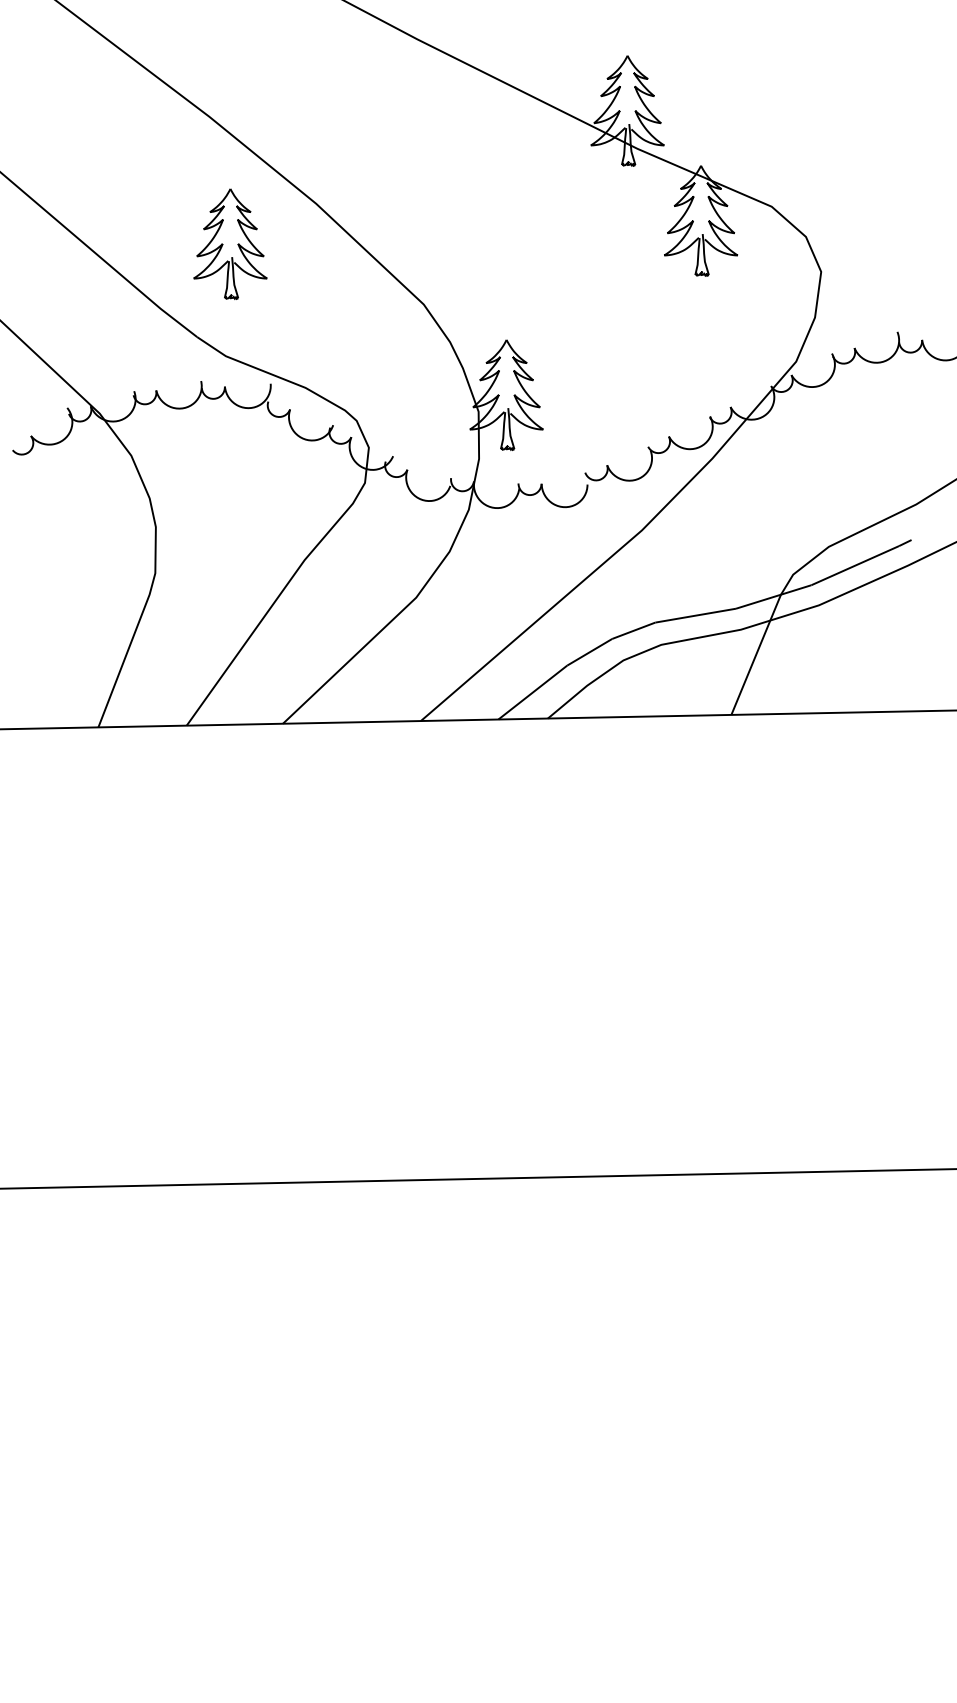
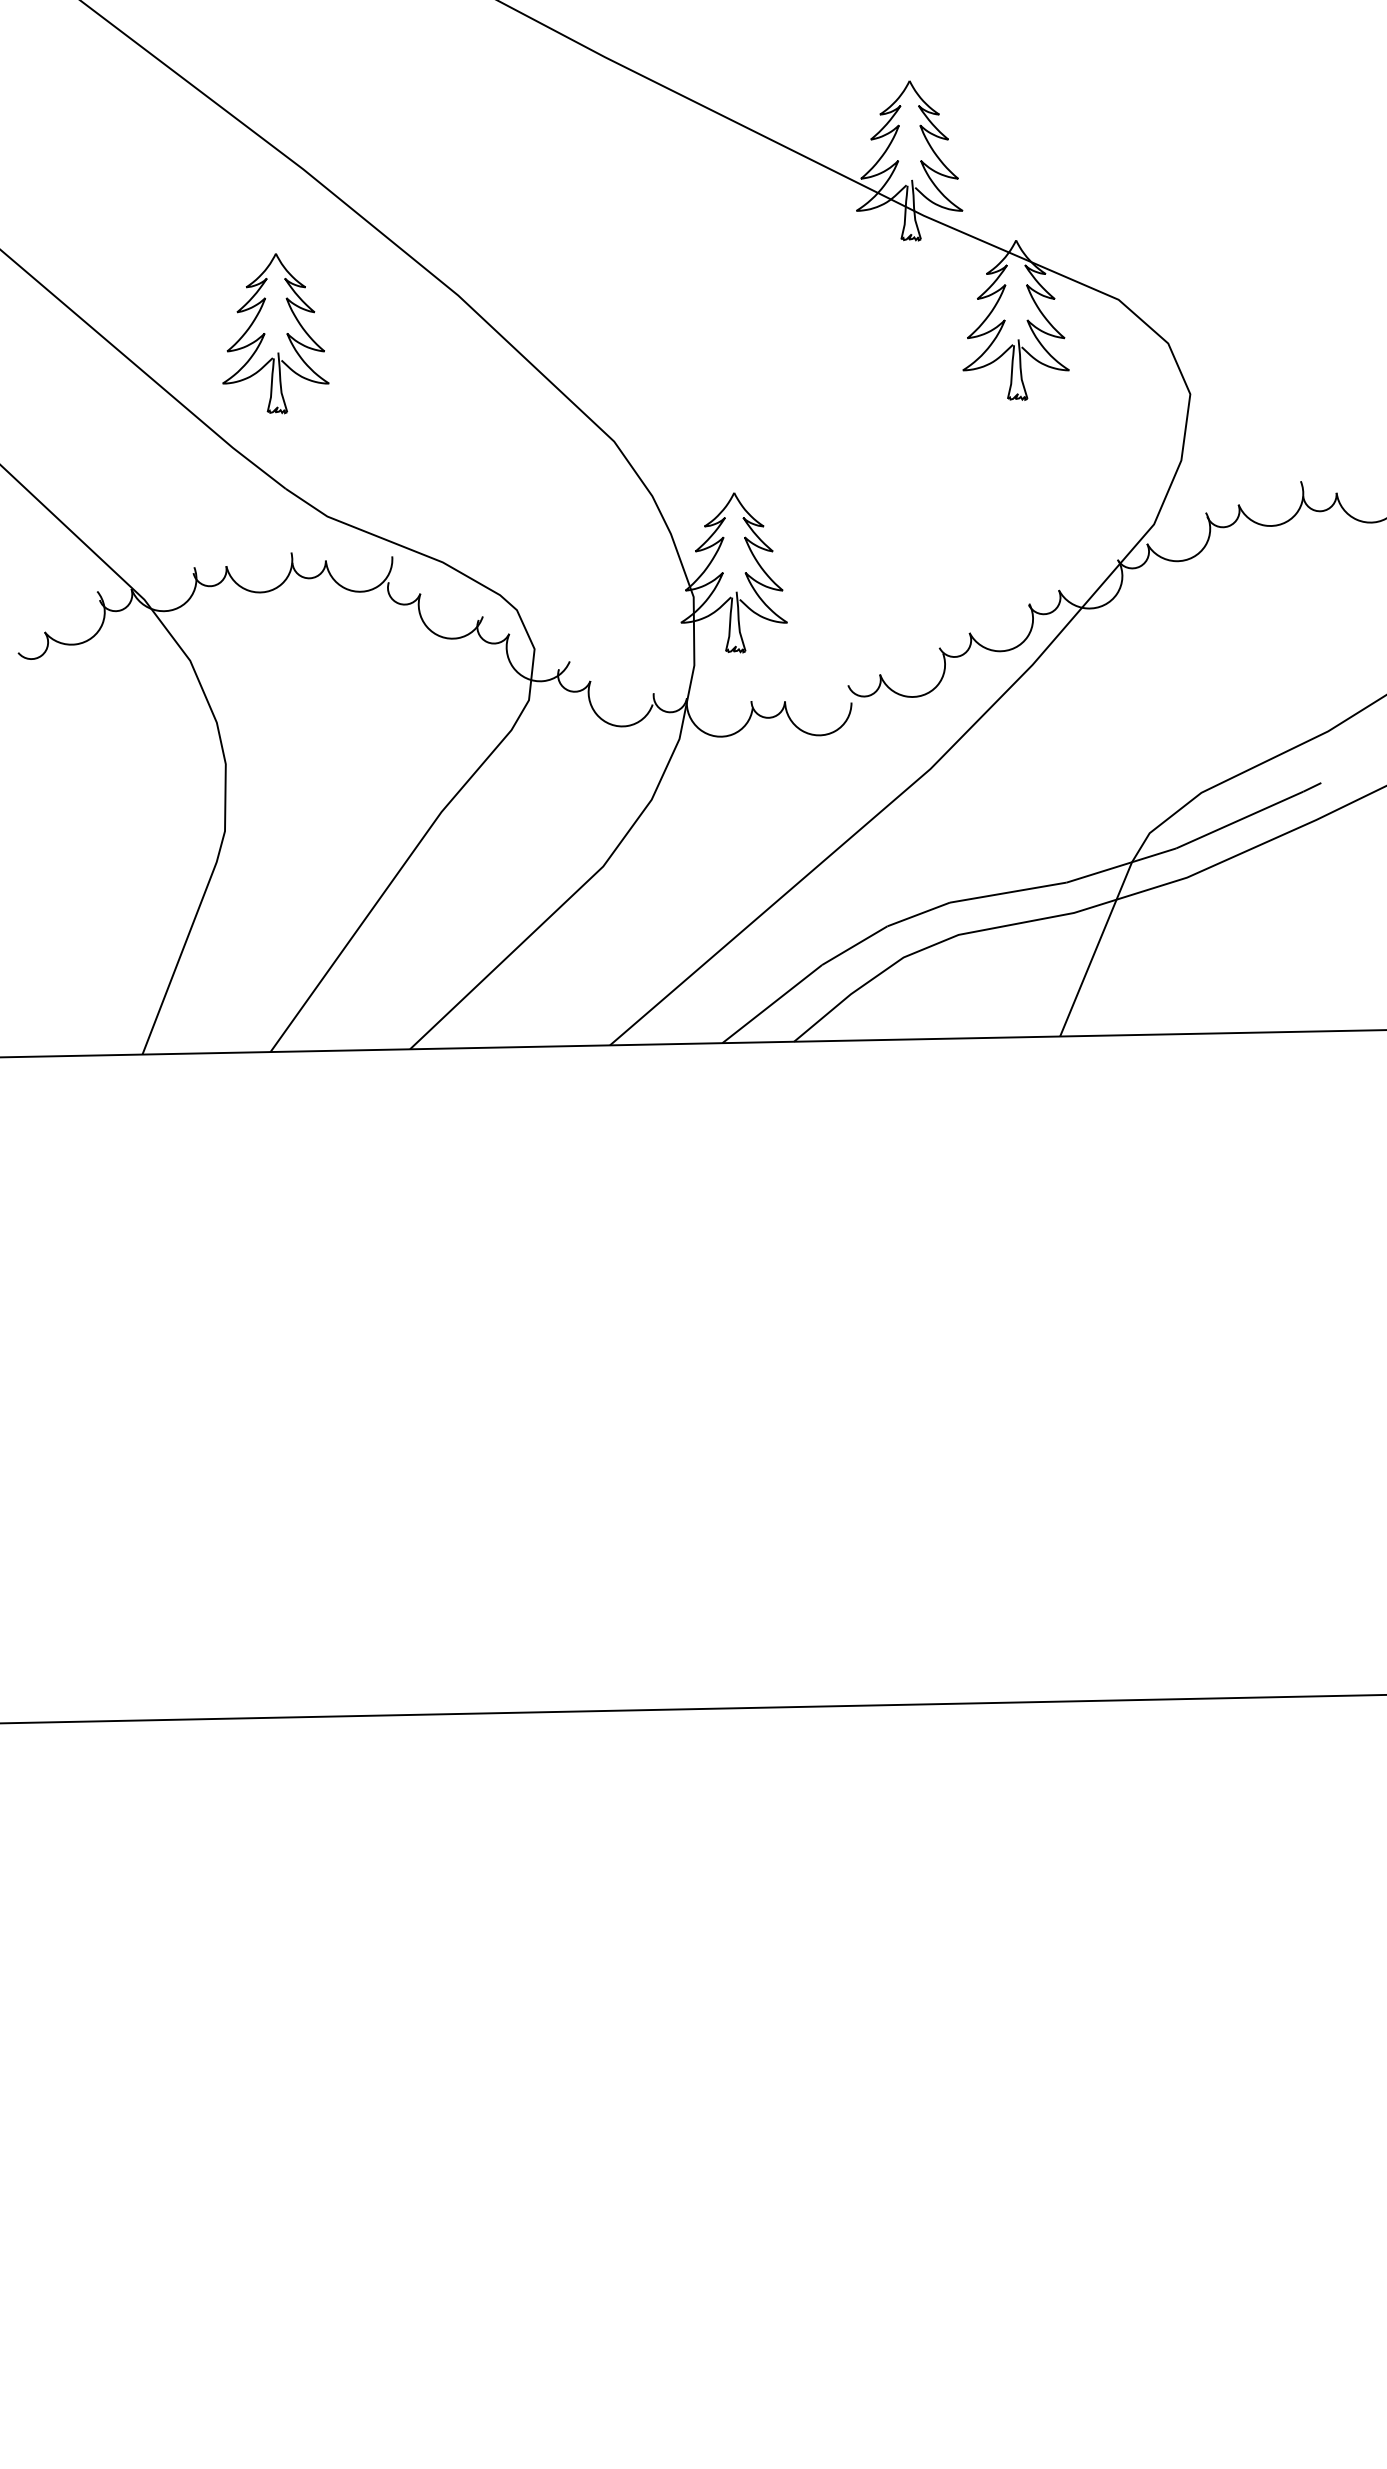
part: (230, 243) -> (275, 332), moved

